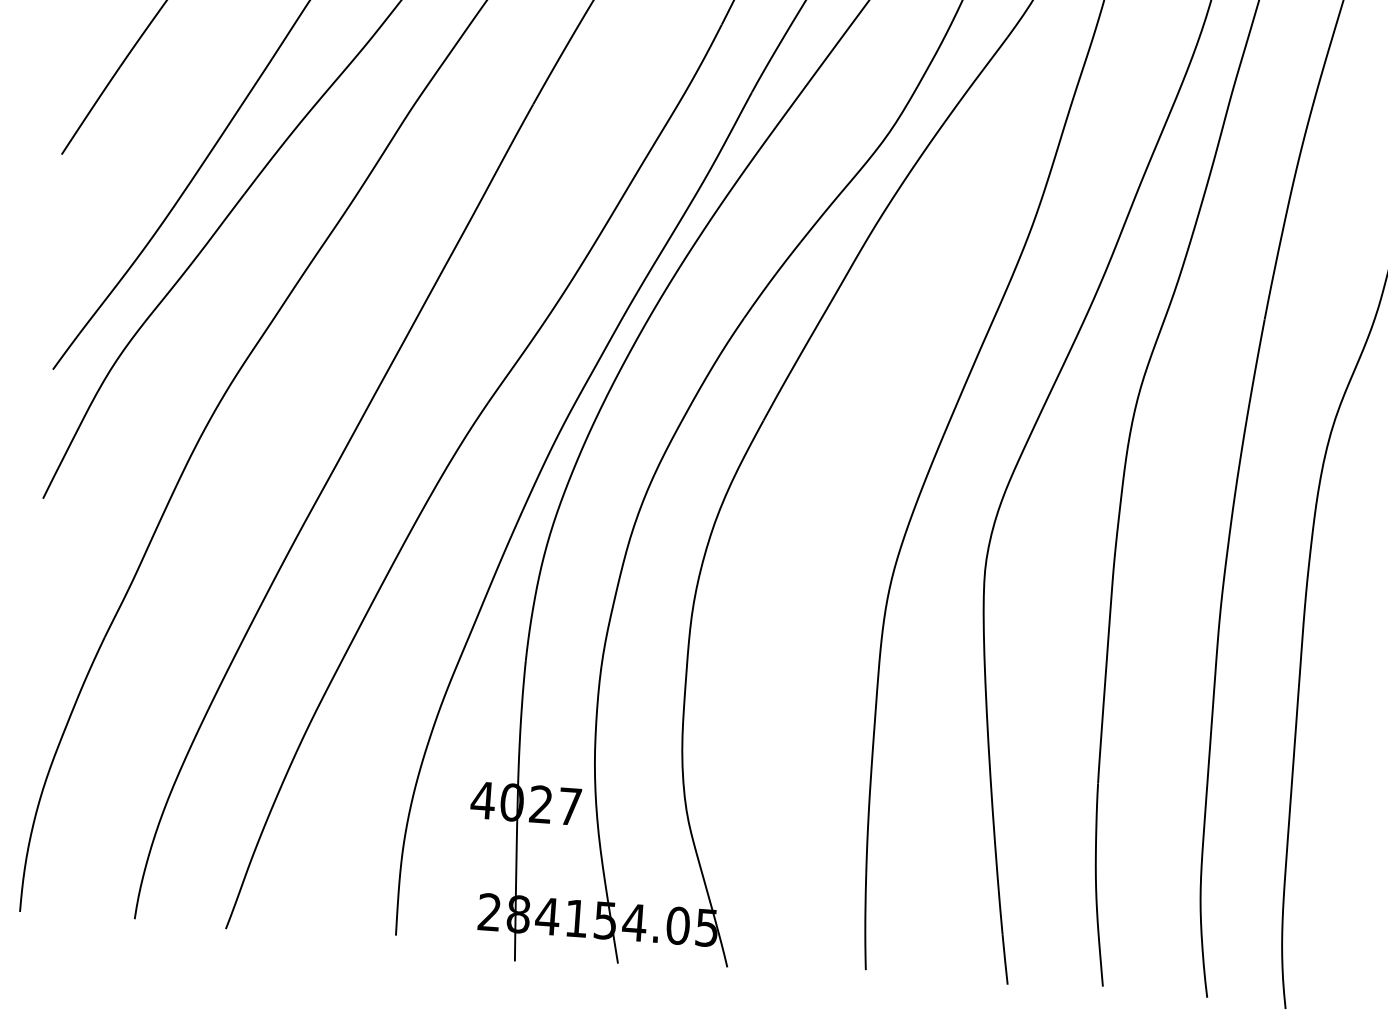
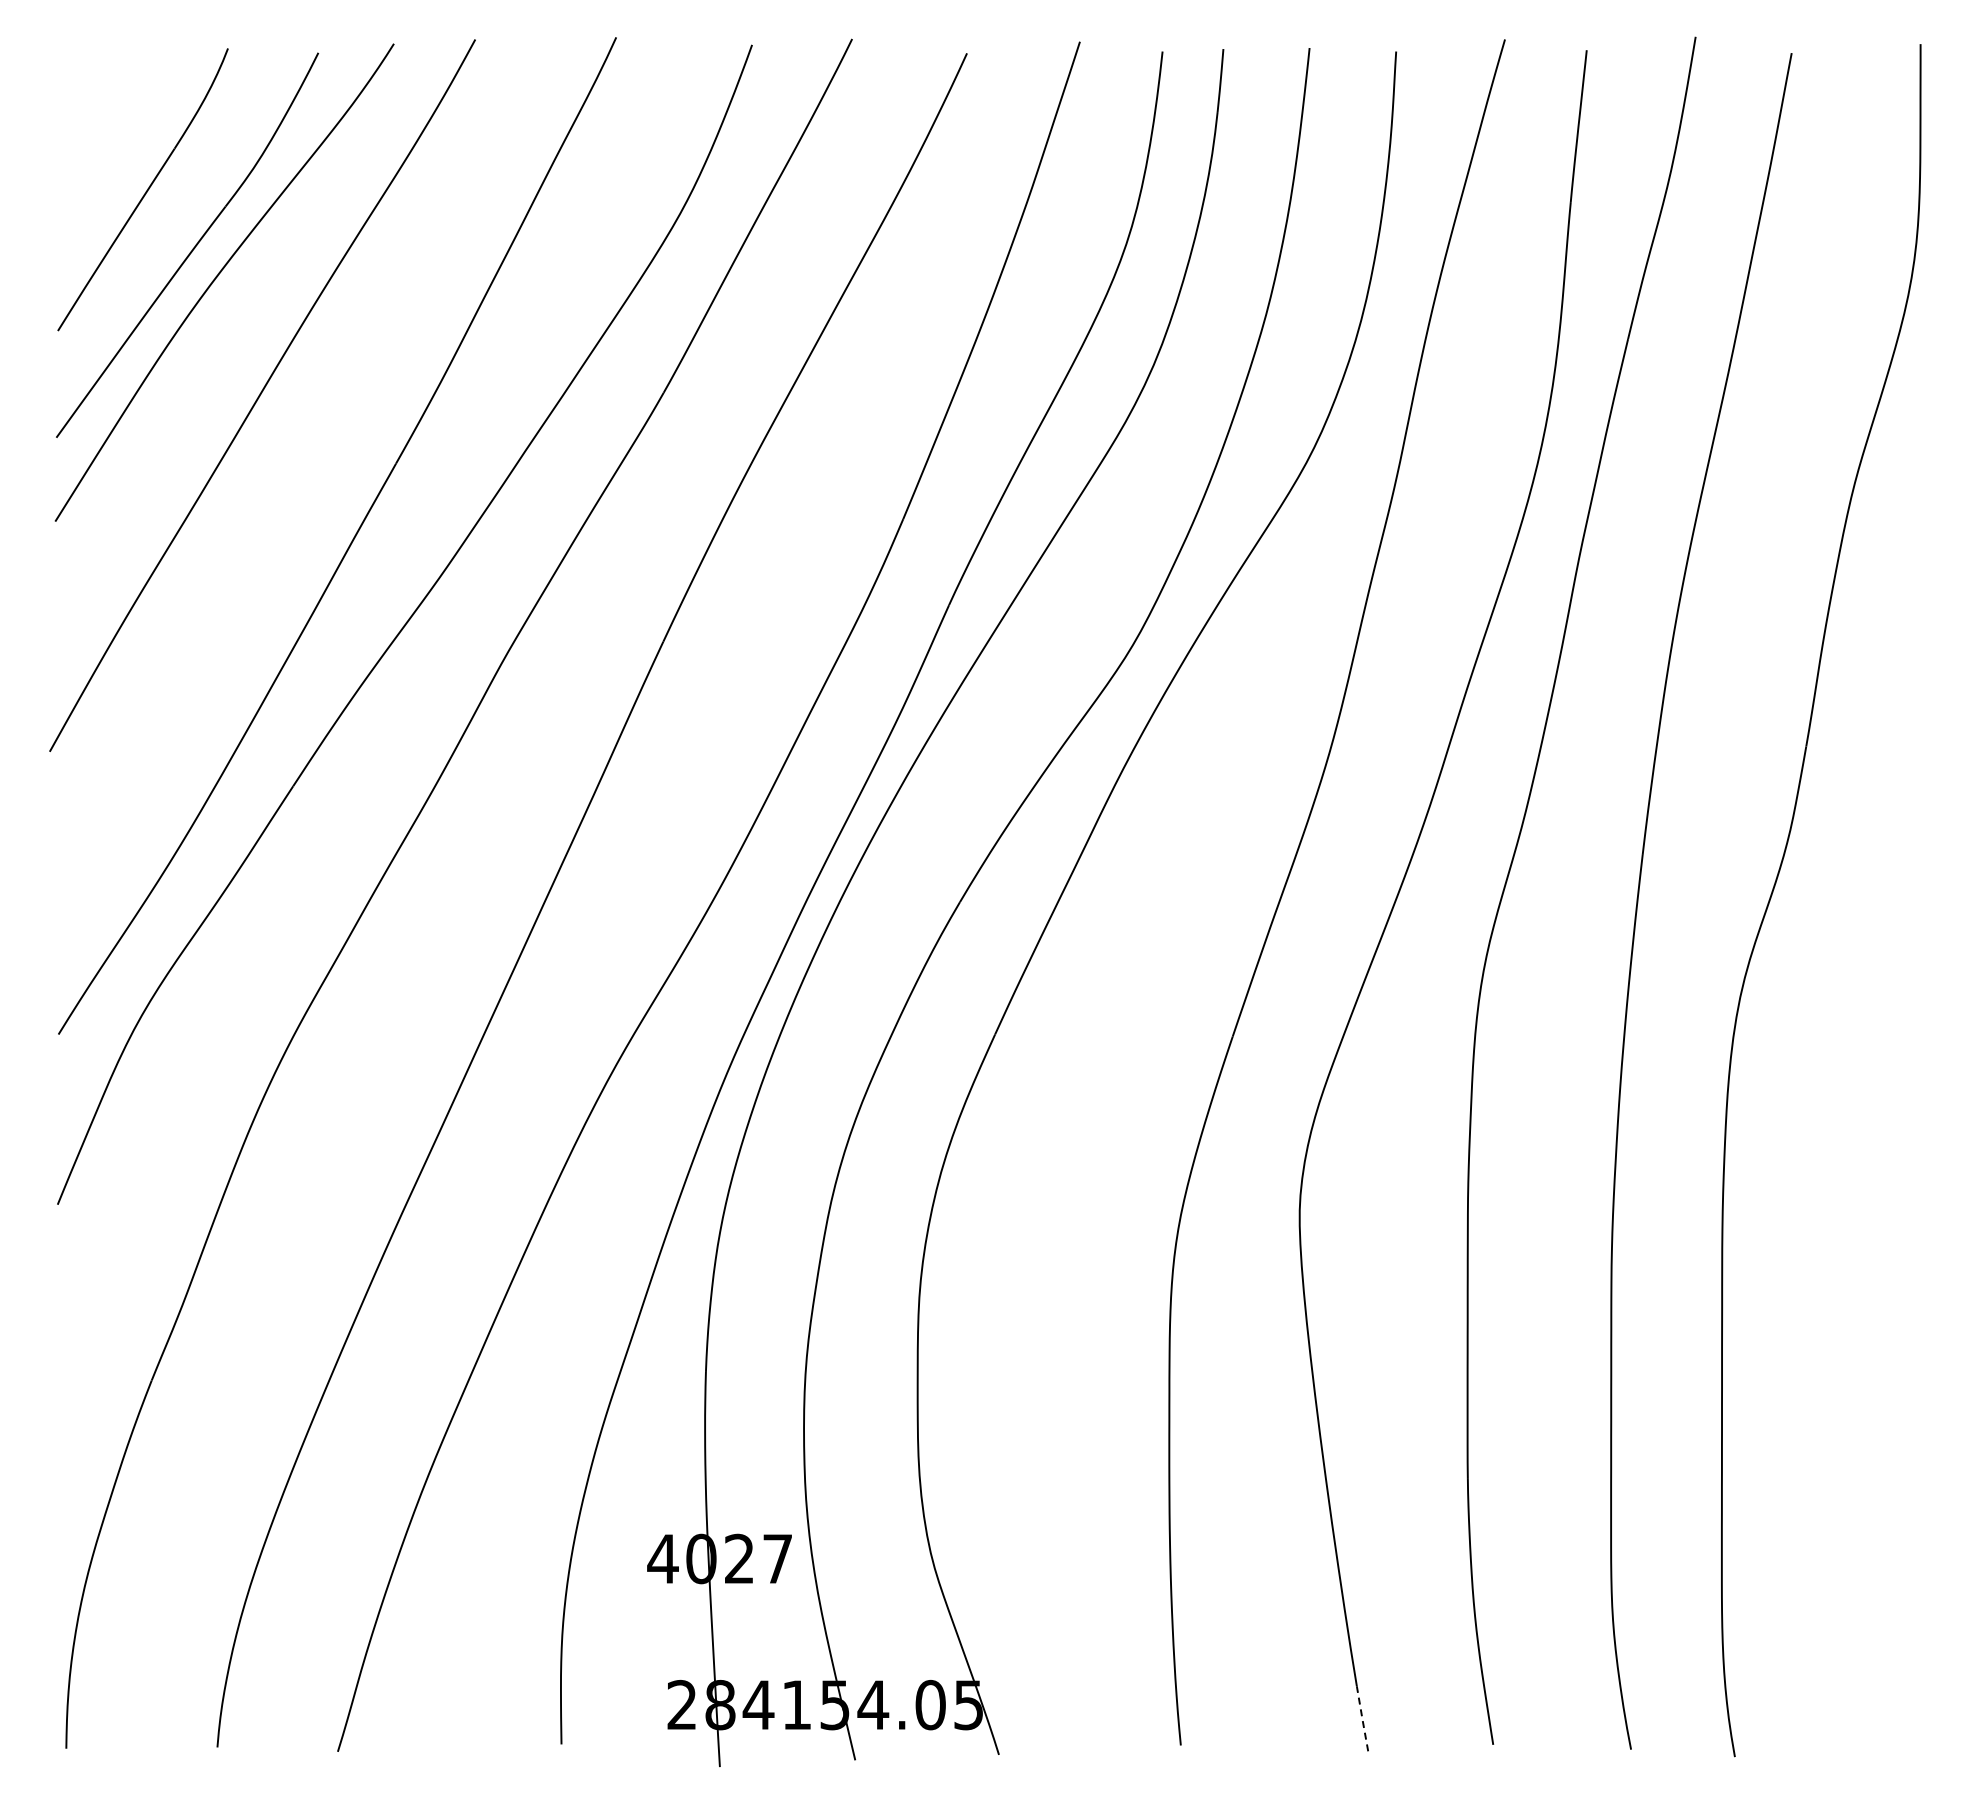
line: (1005, 960) -> (1362, 1719), solid -> dashed

